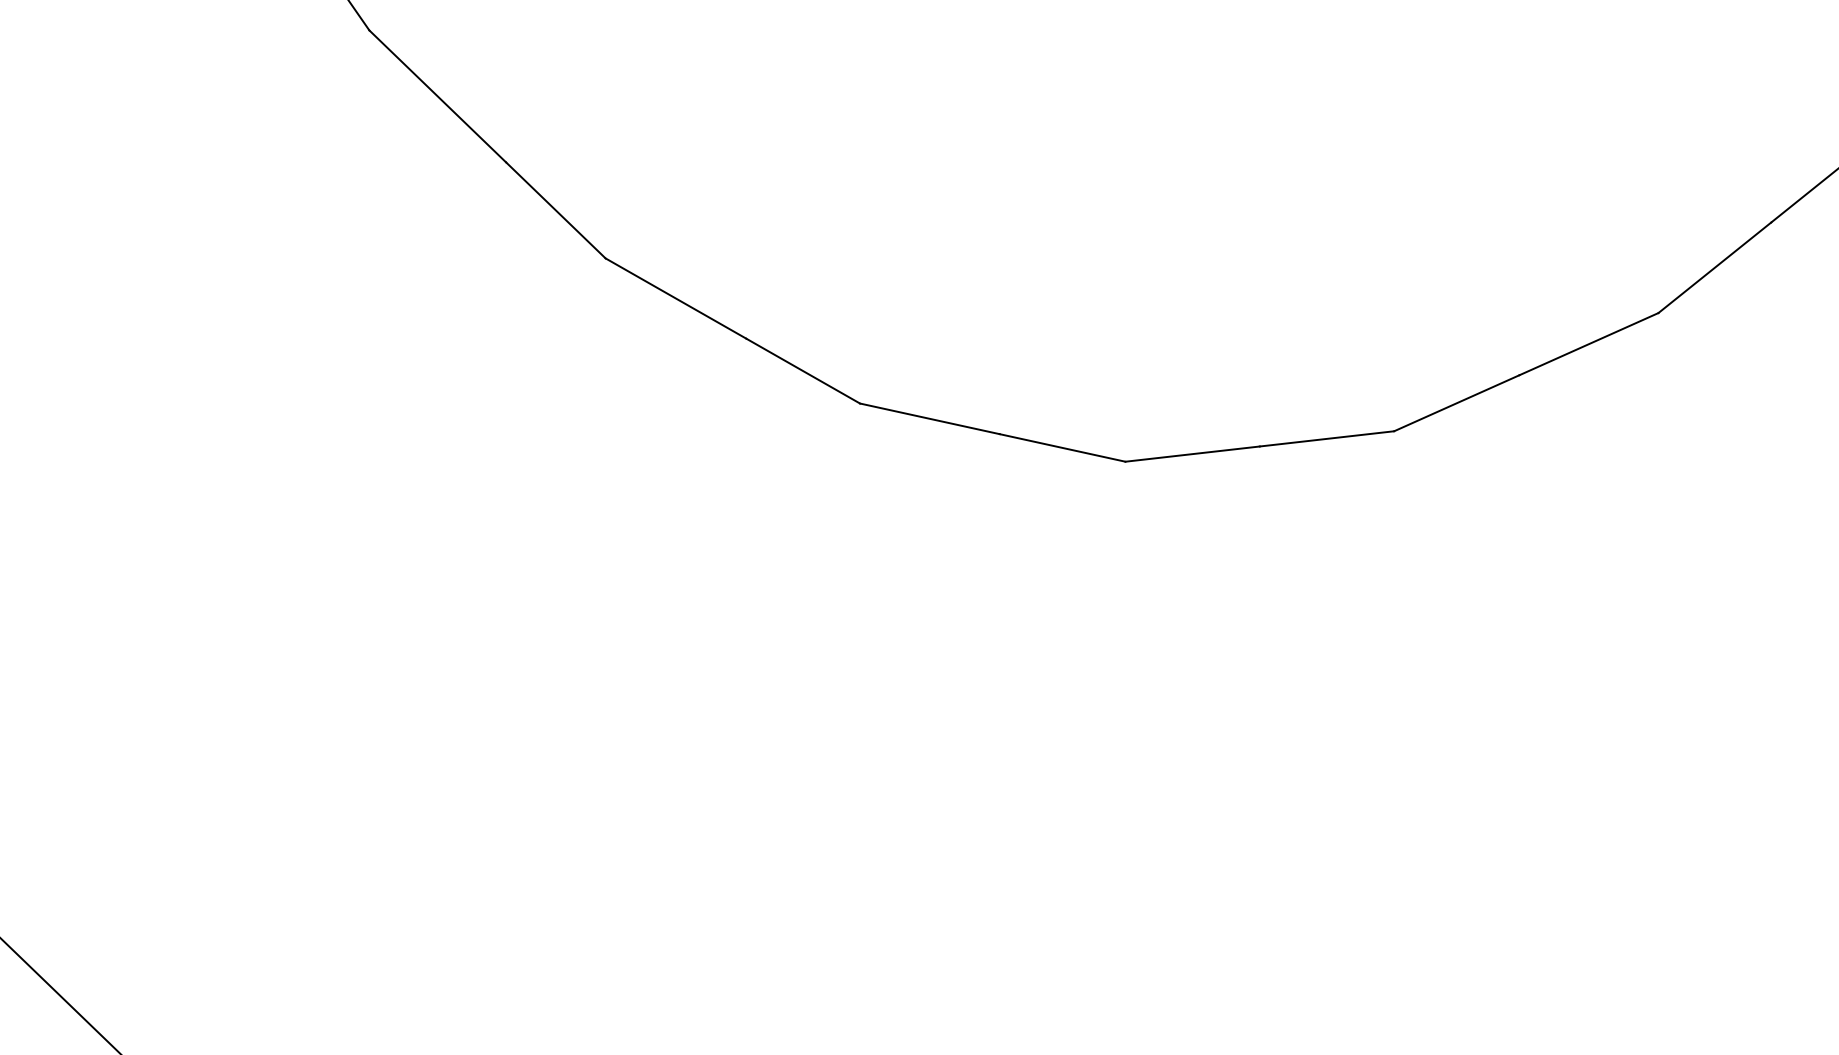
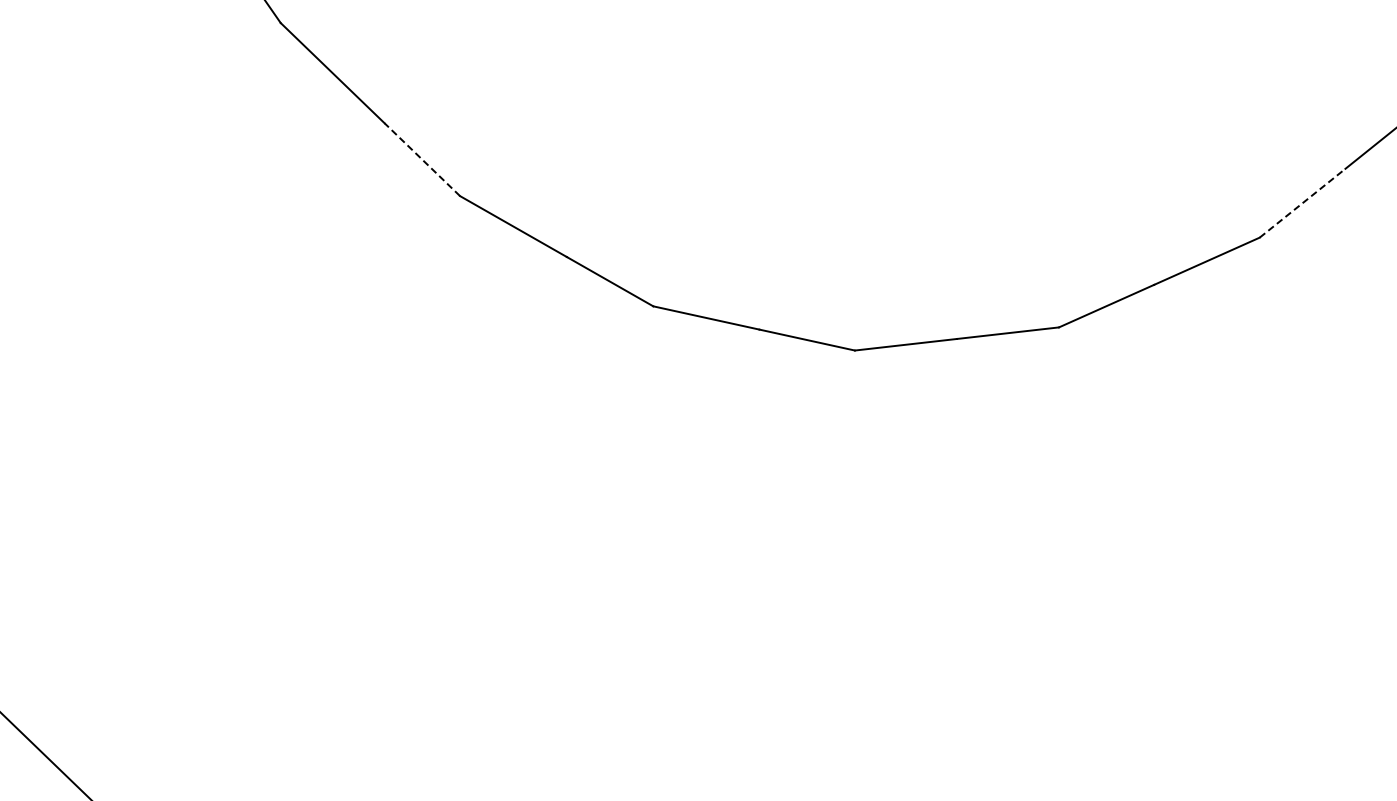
line: (554, 210) -> (421, 159), solid -> dashed
line: (1714, 268) -> (1302, 203), solid -> dashed

